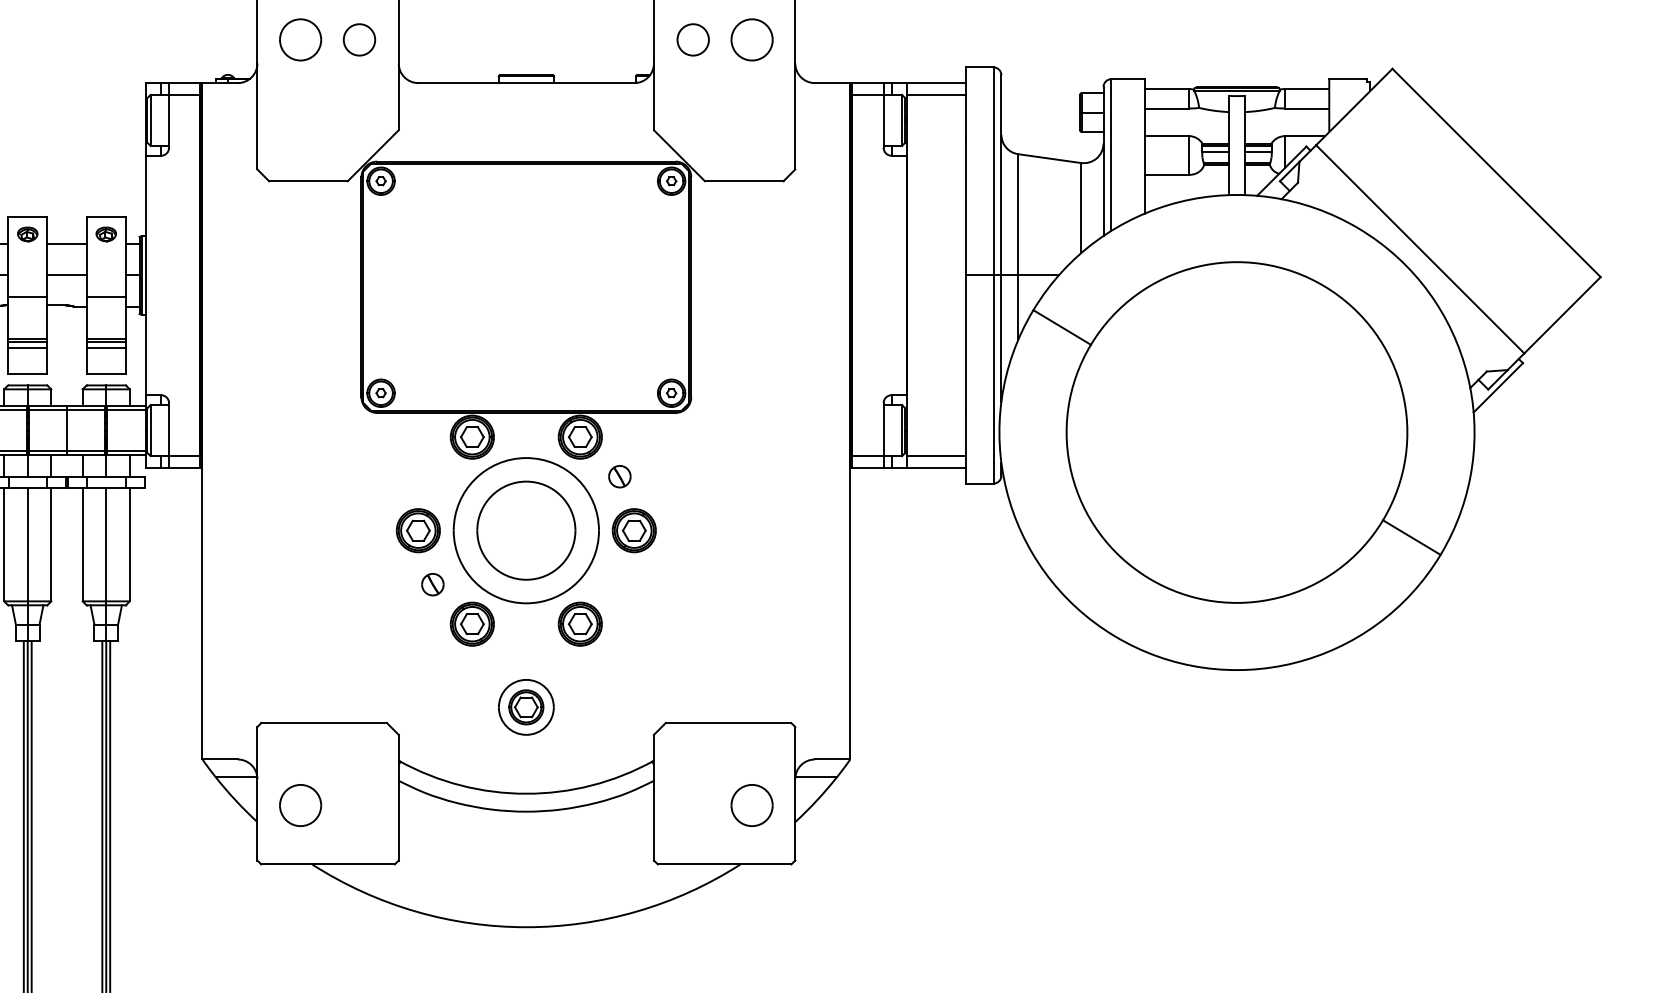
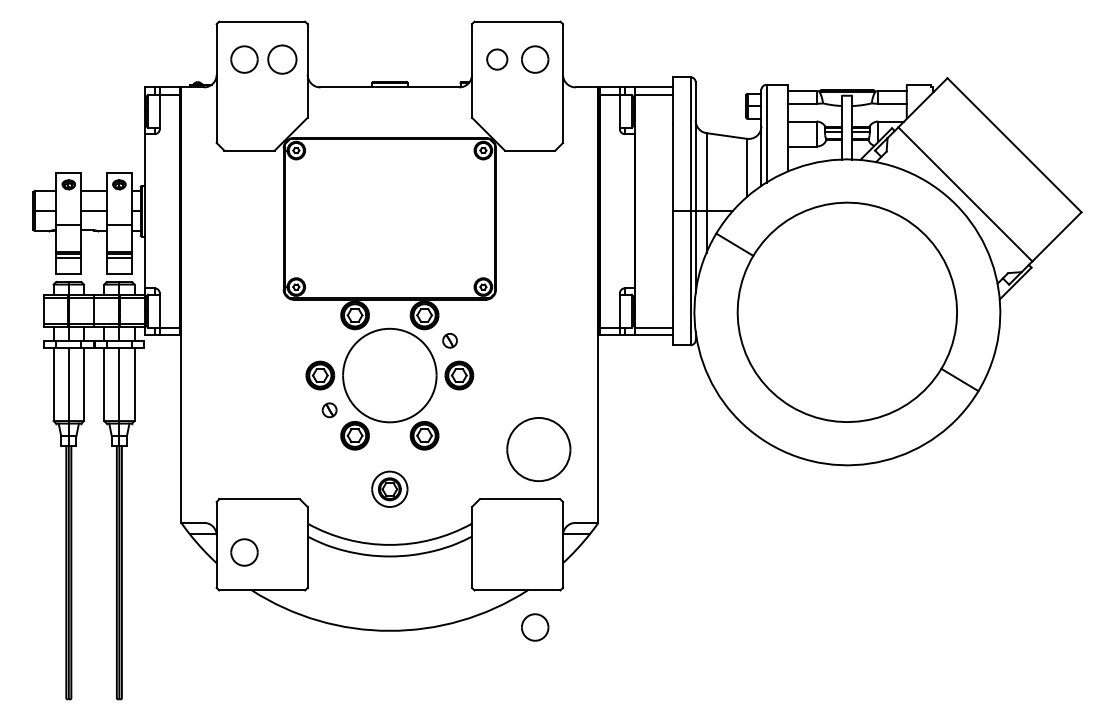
circle: (359, 39) -> (282, 59), size x1.4
part: (525, 530) -> (538, 449), moved
part: (752, 805) -> (535, 627), moved

